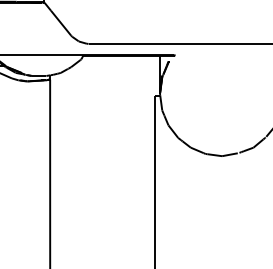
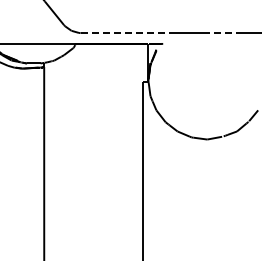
line: (137, 44) -> (127, 33), solid -> dashed
line: (238, 44) -> (222, 33), solid -> dashed

